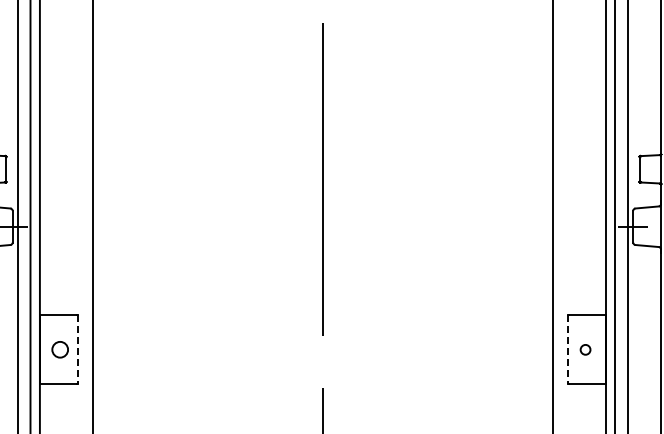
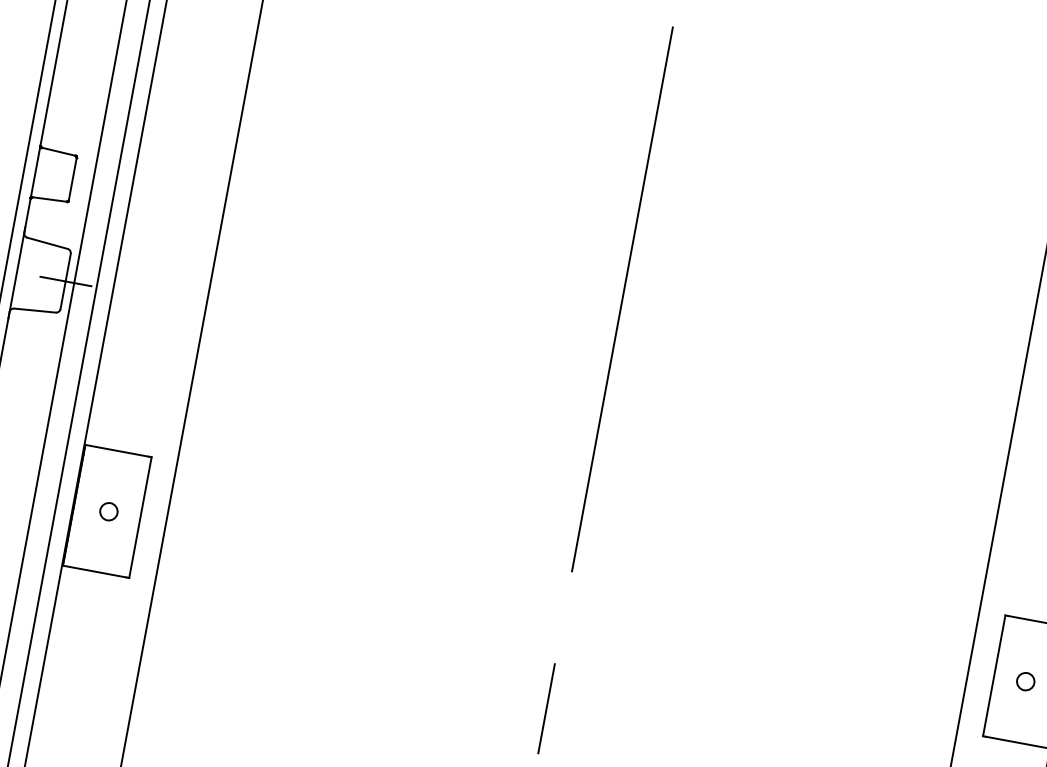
circle: (60, 349) -> (109, 511), size x0.62
line: (78, 349) -> (140, 517), dashed -> solid
line: (567, 349) -> (994, 675), dashed -> solid

